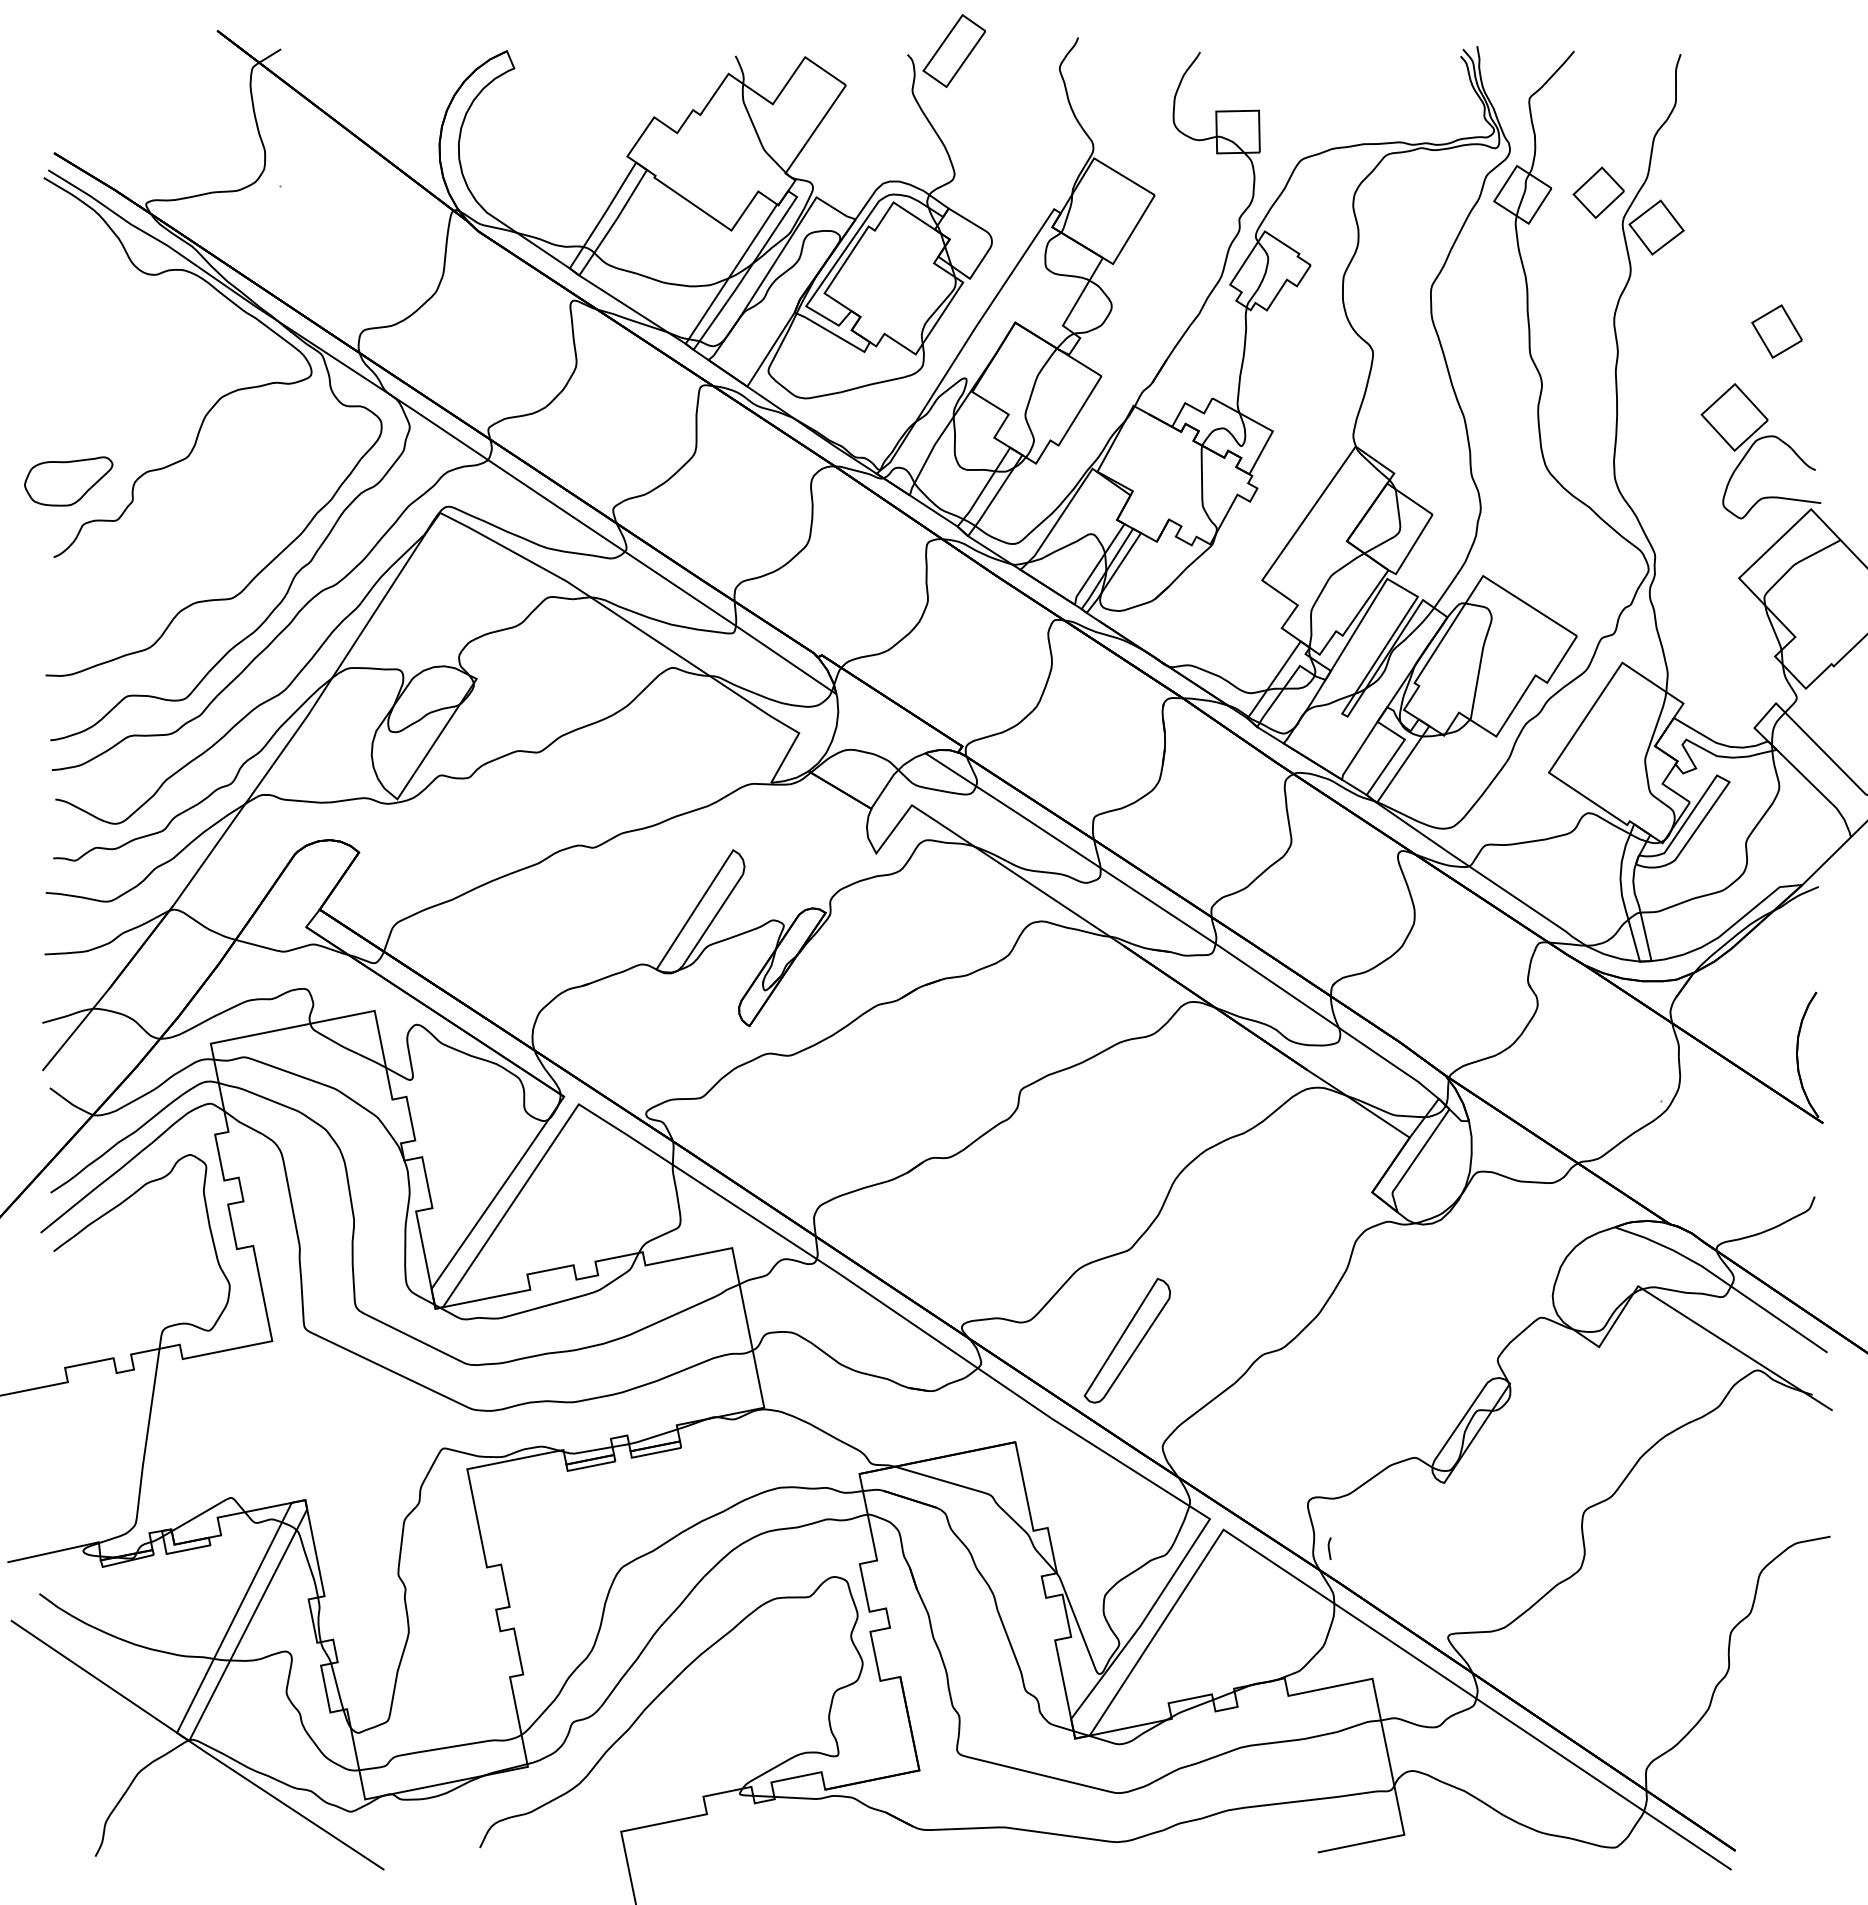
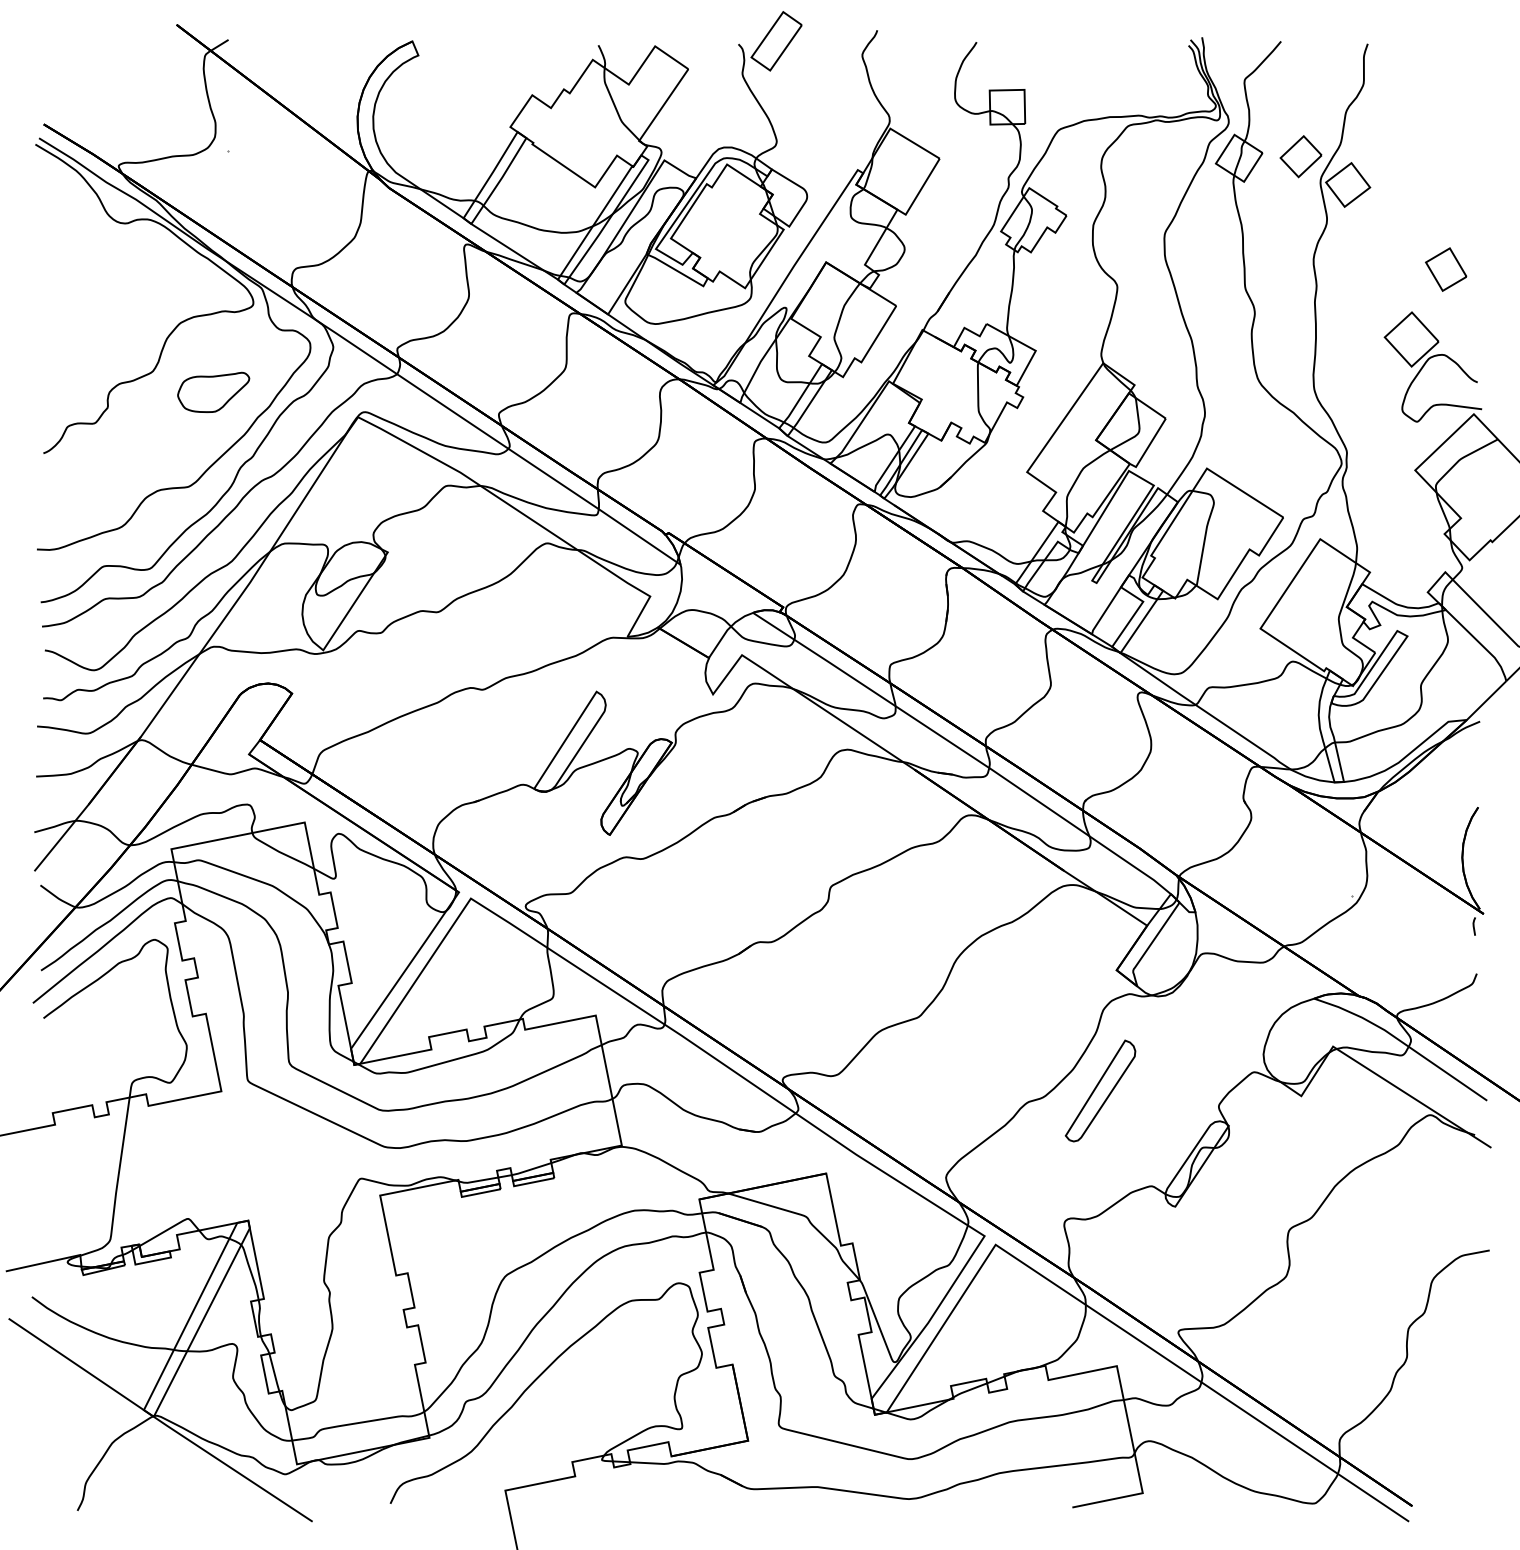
part: (68, 481) -> (213, 392), moved
part: (1126, 1340) -> (1099, 1090), moved
line: (1329, 1548) -> (1474, 926), moved

